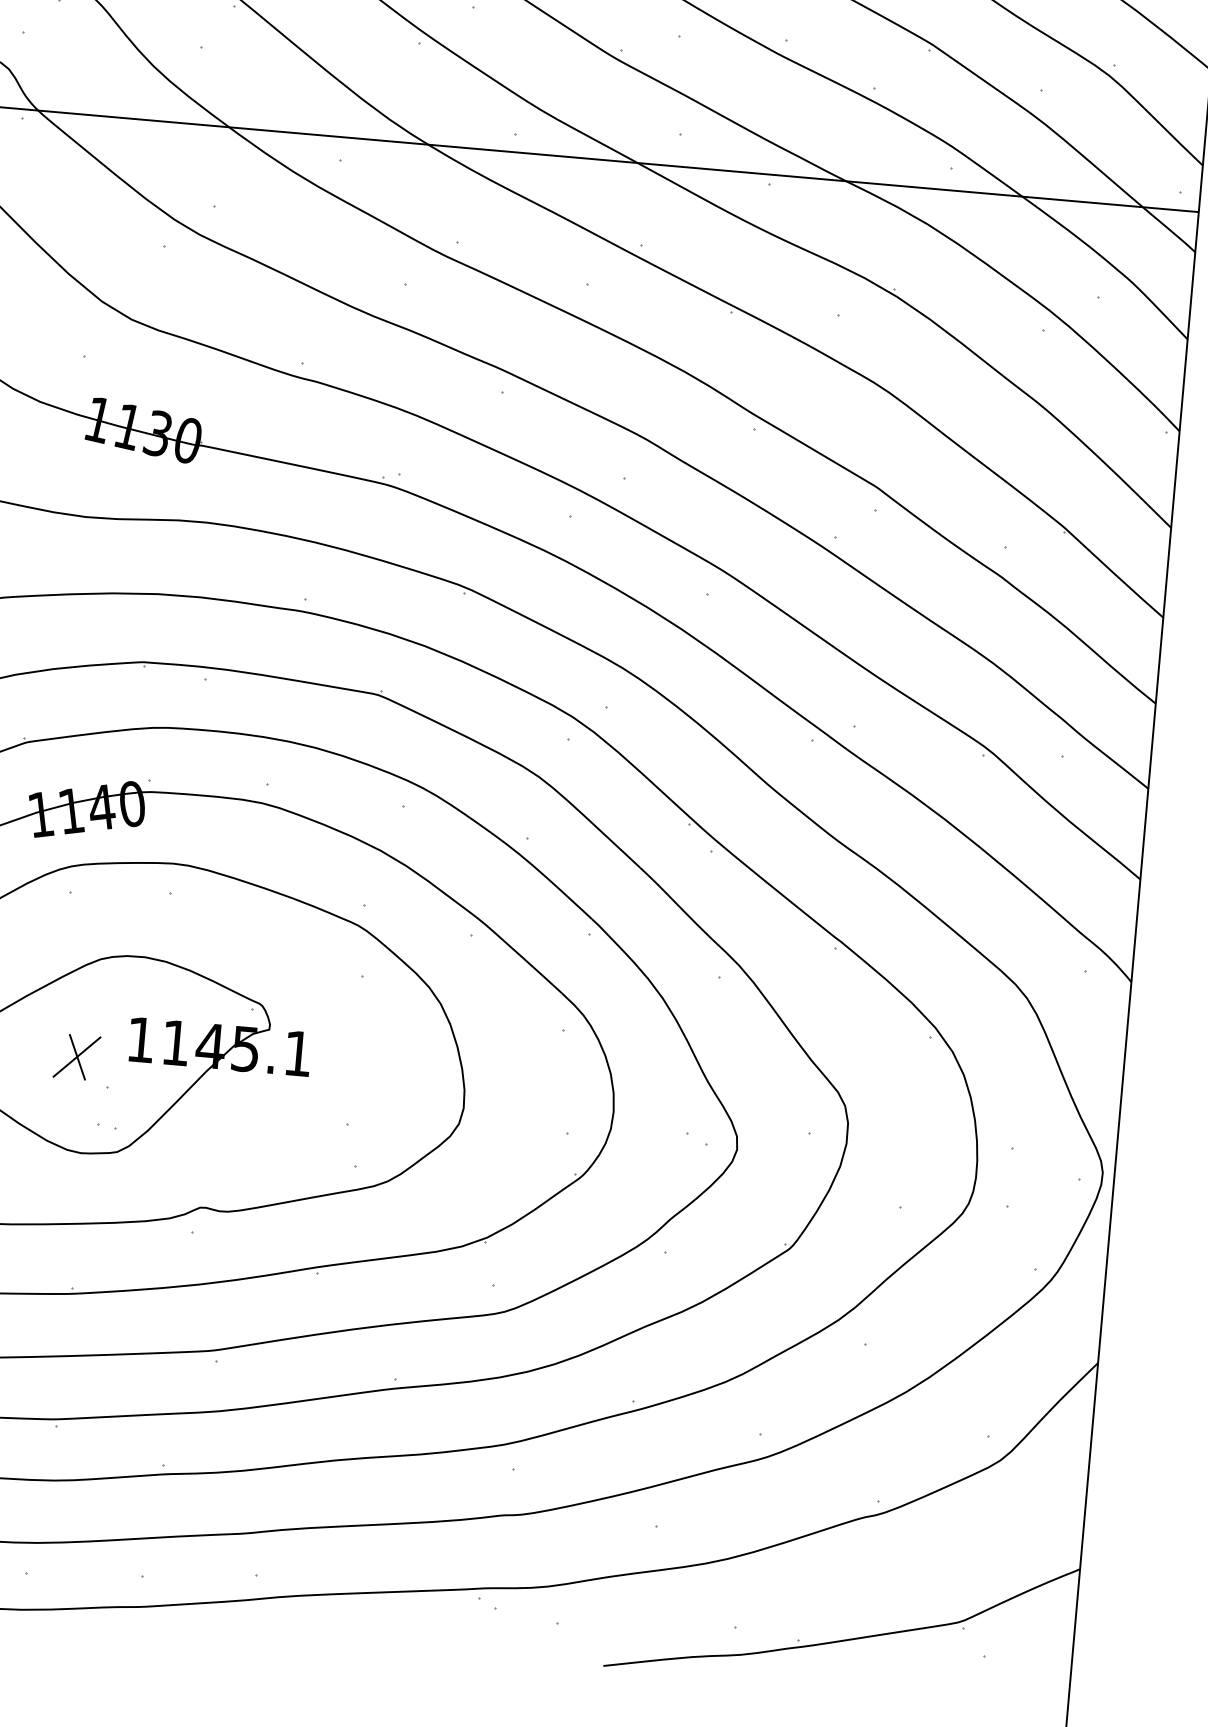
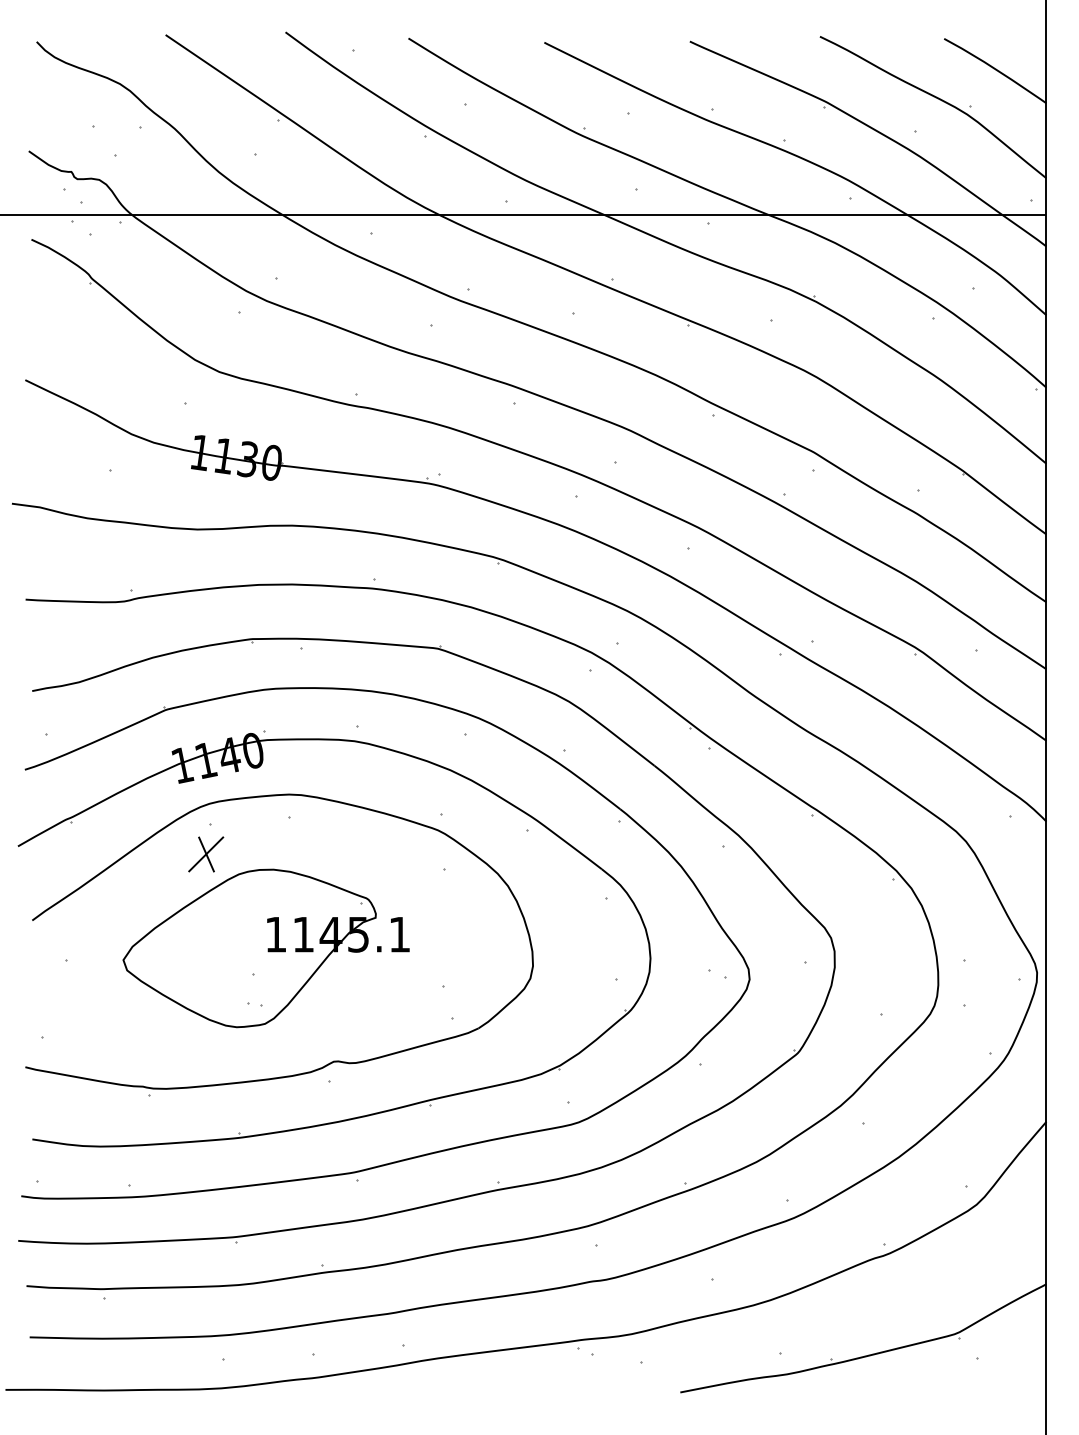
part: (77, 1057) -> (206, 854), moved

